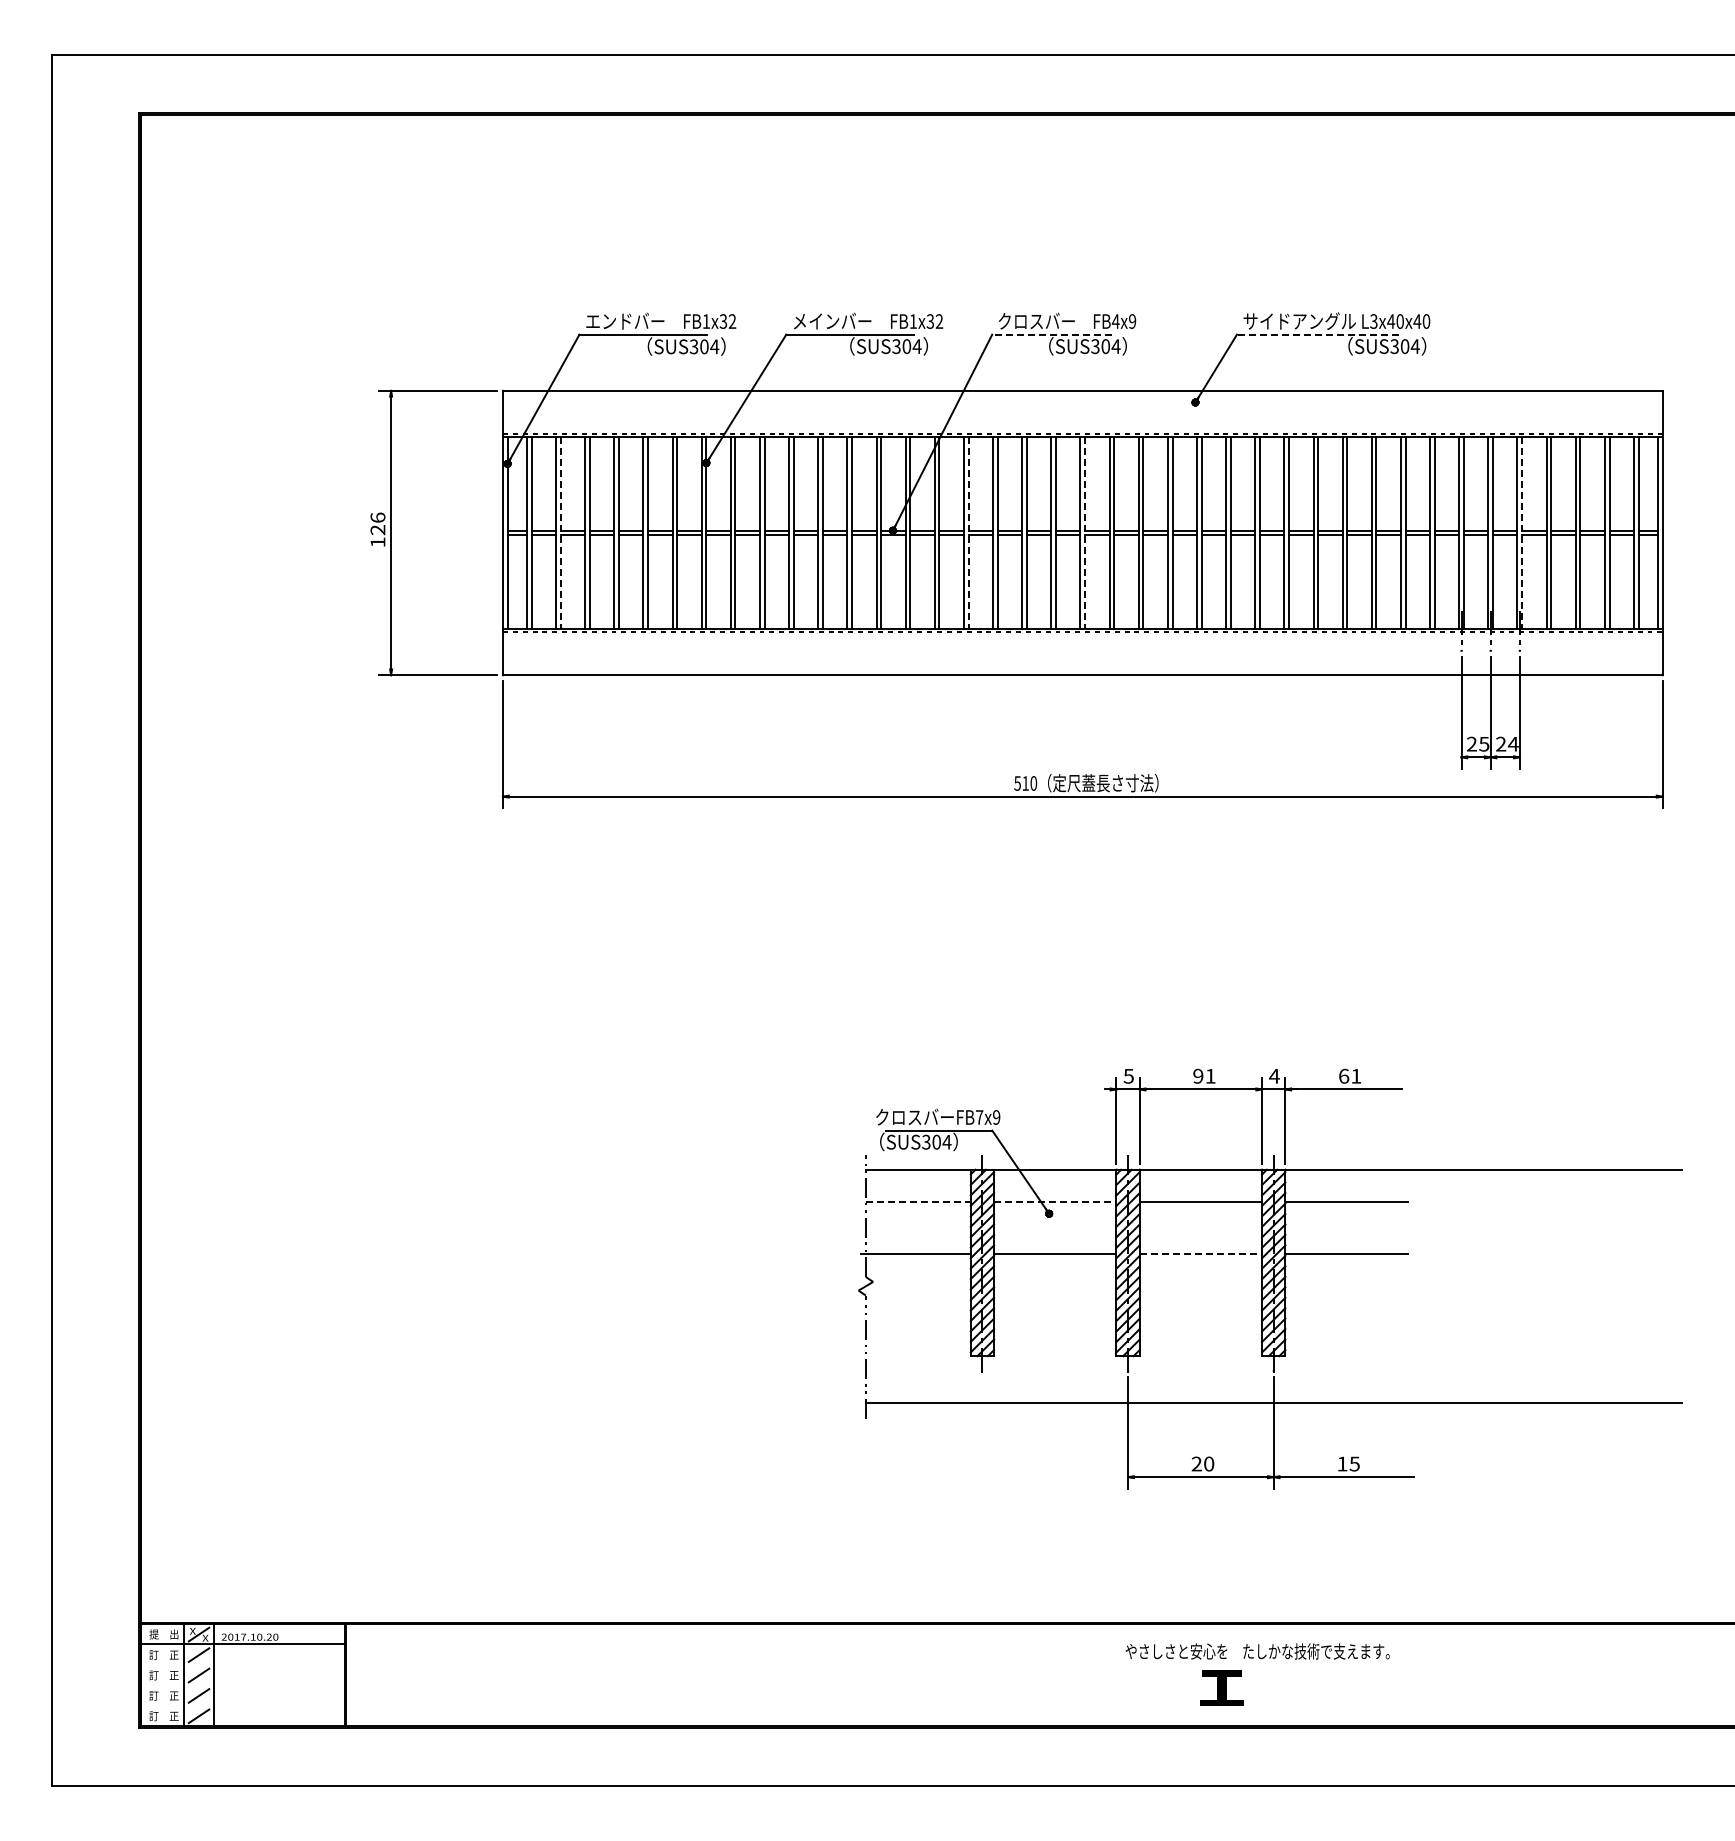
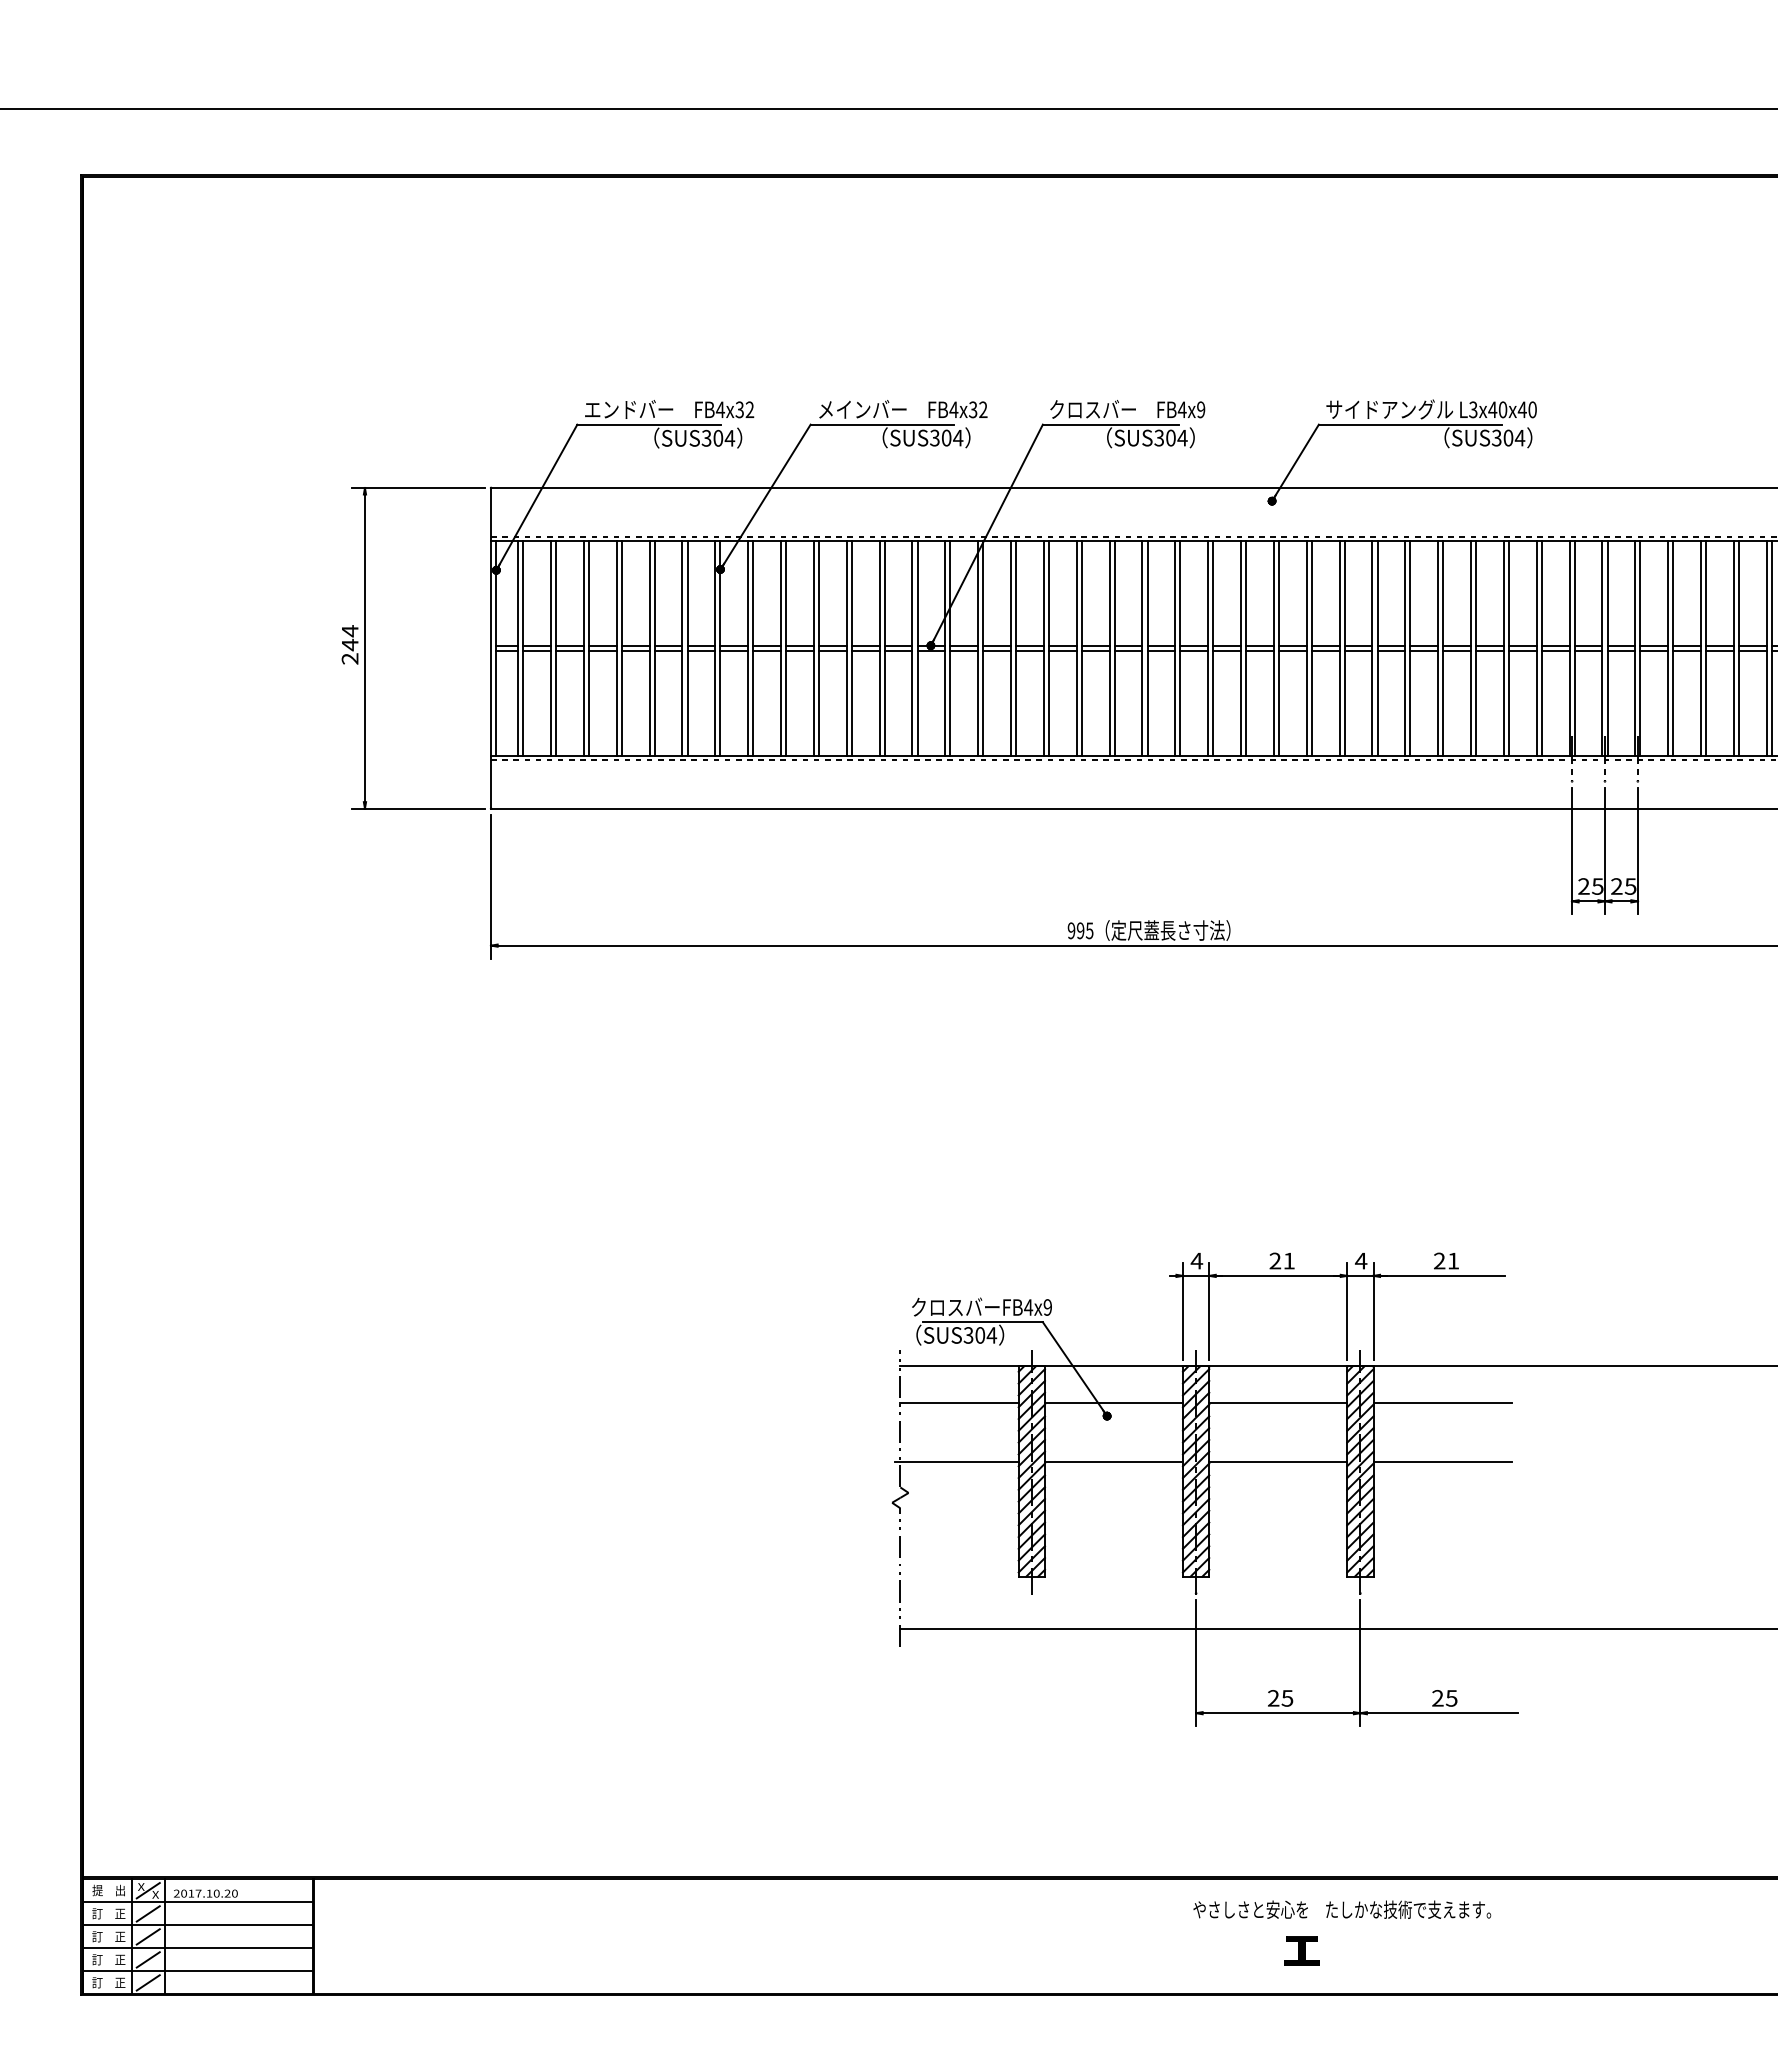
text: (706, 321) -> (720, 409), FB1x32 -> FB4x32
text: (913, 321) -> (954, 409), FB1x32 -> FB4x32
line: (1051, 334) -> (1109, 424), dashed -> solid
line: (1317, 334) -> (1409, 424), dashed -> solid
text: (377, 529) -> (349, 644), 126 -> 244
line: (560, 533) -> (555, 648), dashed -> solid
line: (968, 533) -> (1016, 648), dashed -> solid
line: (1085, 533) -> (1148, 648), dashed -> solid
line: (1522, 533) -> (1640, 648), dashed -> solid
text: (1512, 744) -> (1629, 886), 24 -> 25
text: (1025, 783) -> (1080, 930), 510 -> 995
text: (1344, 1075) -> (1440, 1260), 61 -> 21
text: (1128, 1076) -> (1196, 1261), 5 -> 4
text: (1198, 1076) -> (1275, 1261), 91 -> 21
text: (979, 1117) -> (1028, 1307), FB7x9 -> FB4x9
line: (918, 1201) -> (959, 1402), dashed -> solid
line: (1055, 1201) -> (1114, 1402), dashed -> solid
line: (1201, 1254) -> (1278, 1462), dashed -> solid
text: (1208, 1463) -> (1286, 1697), 20 -> 25
text: (1342, 1463) -> (1437, 1697), 15 -> 25
line: (242, 1664) -> (197, 1924), added
line: (242, 1685) -> (197, 1948), added
part: (1221, 1687) -> (1301, 1950), size x0.71
line: (242, 1705) -> (197, 1970), added

